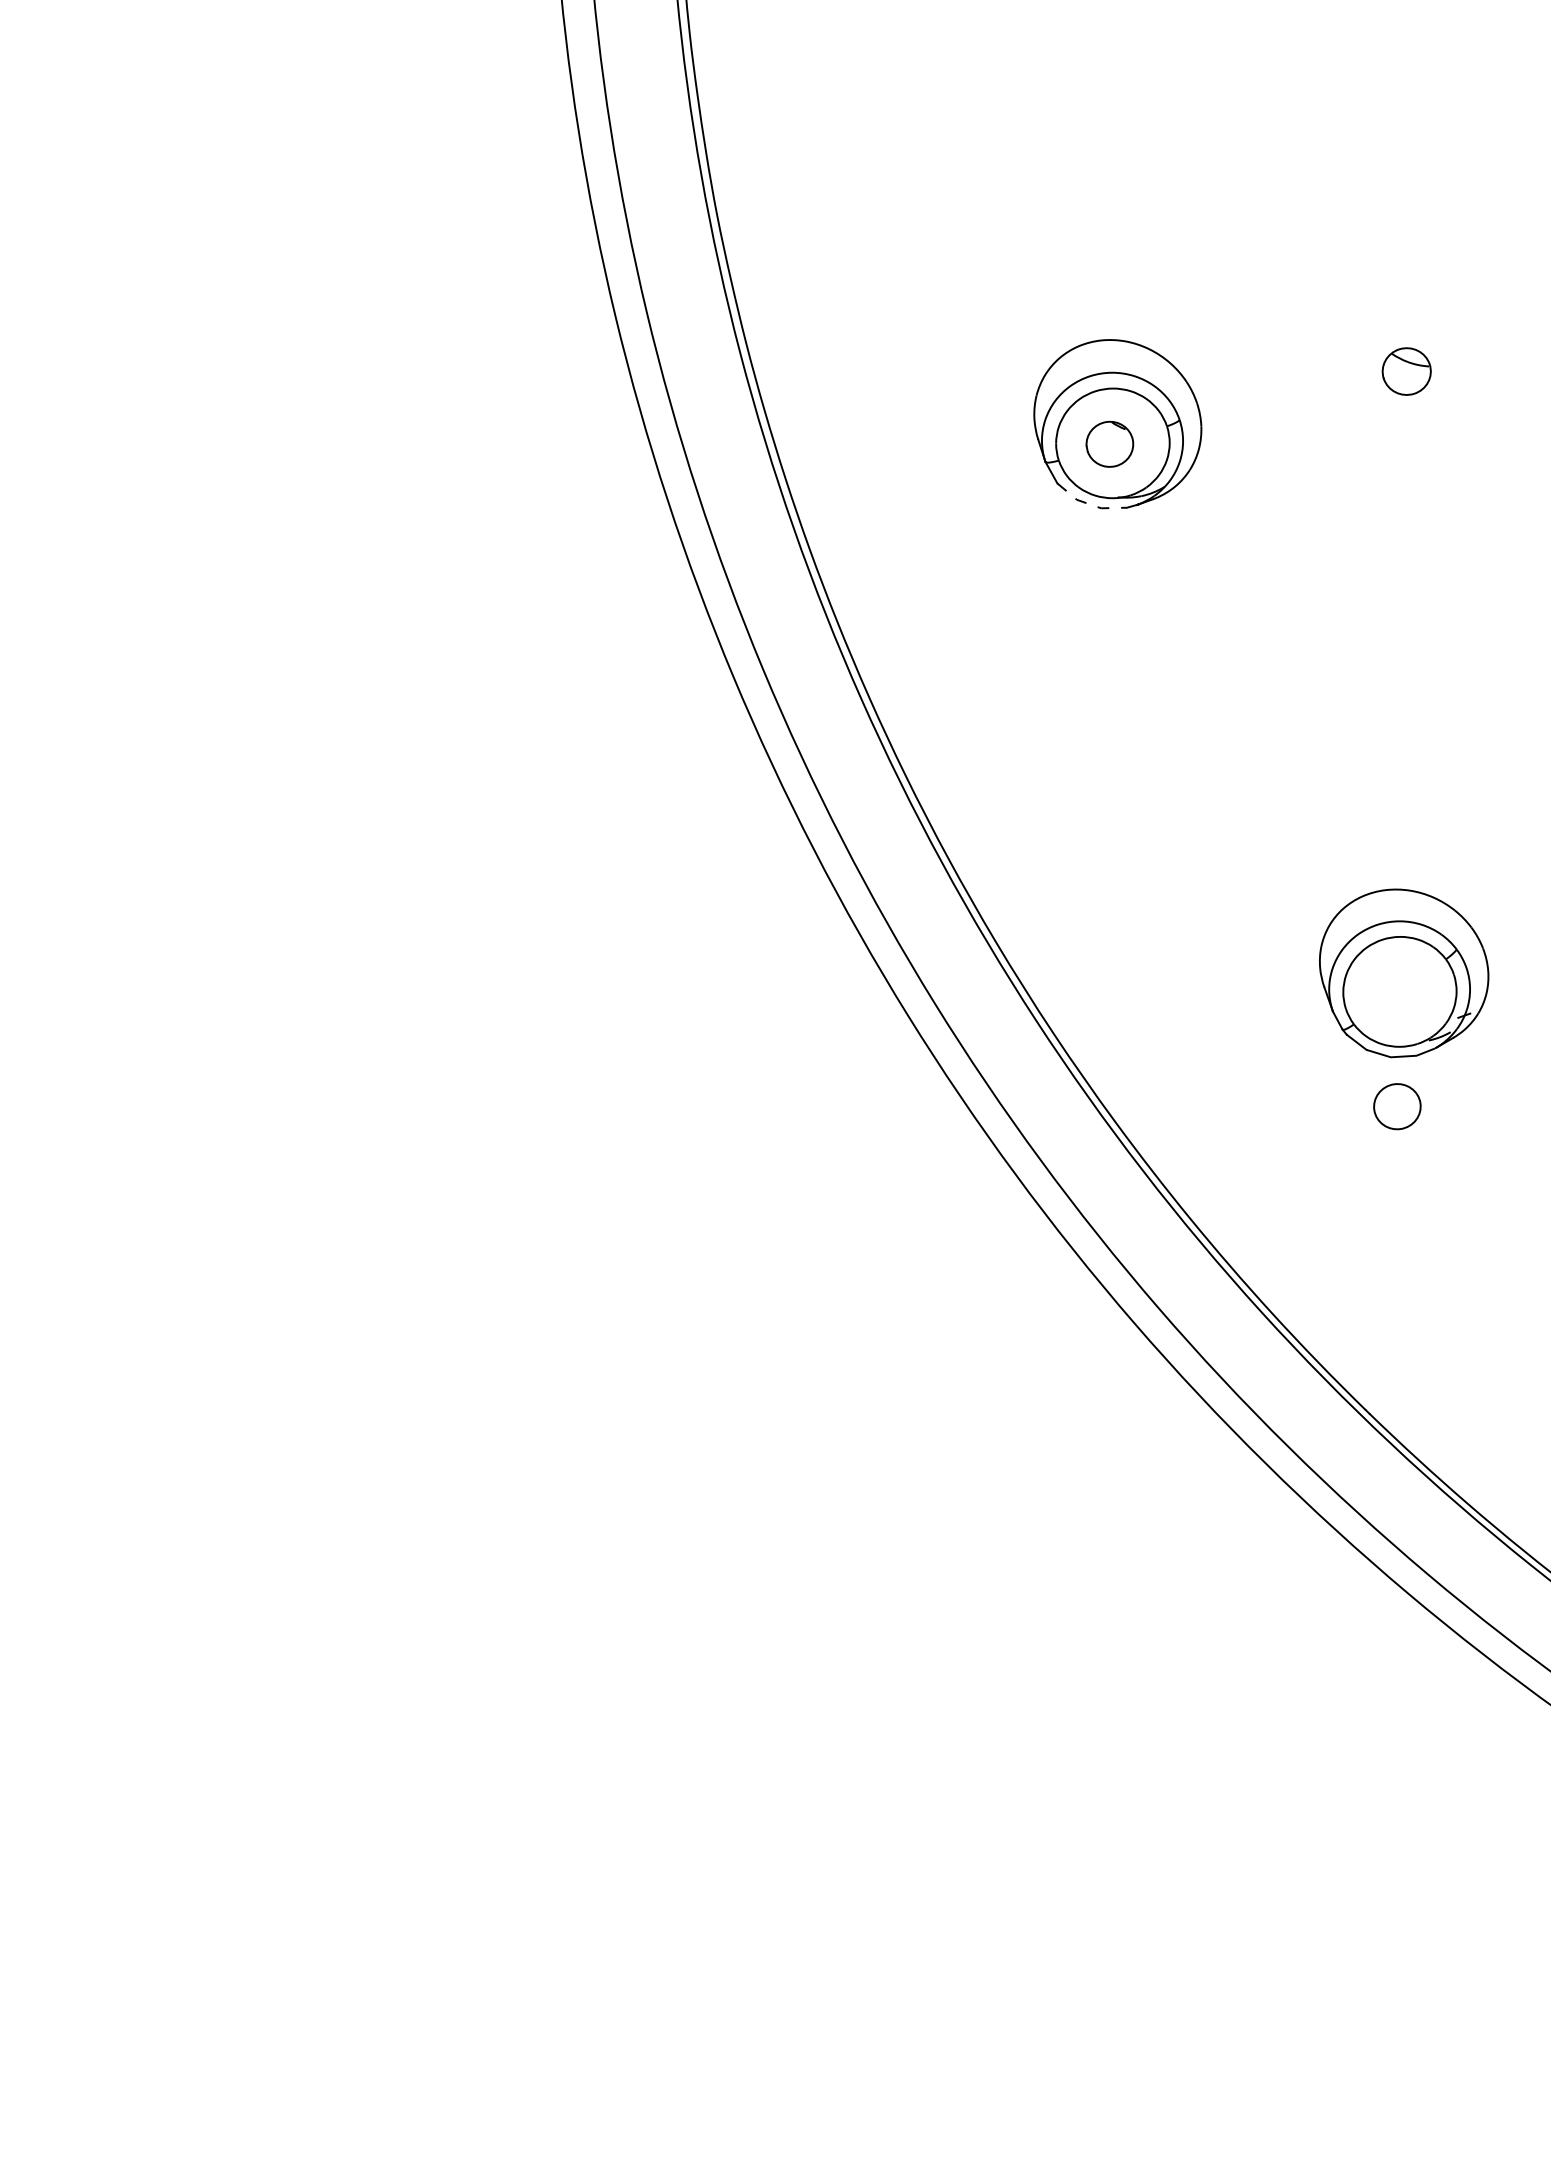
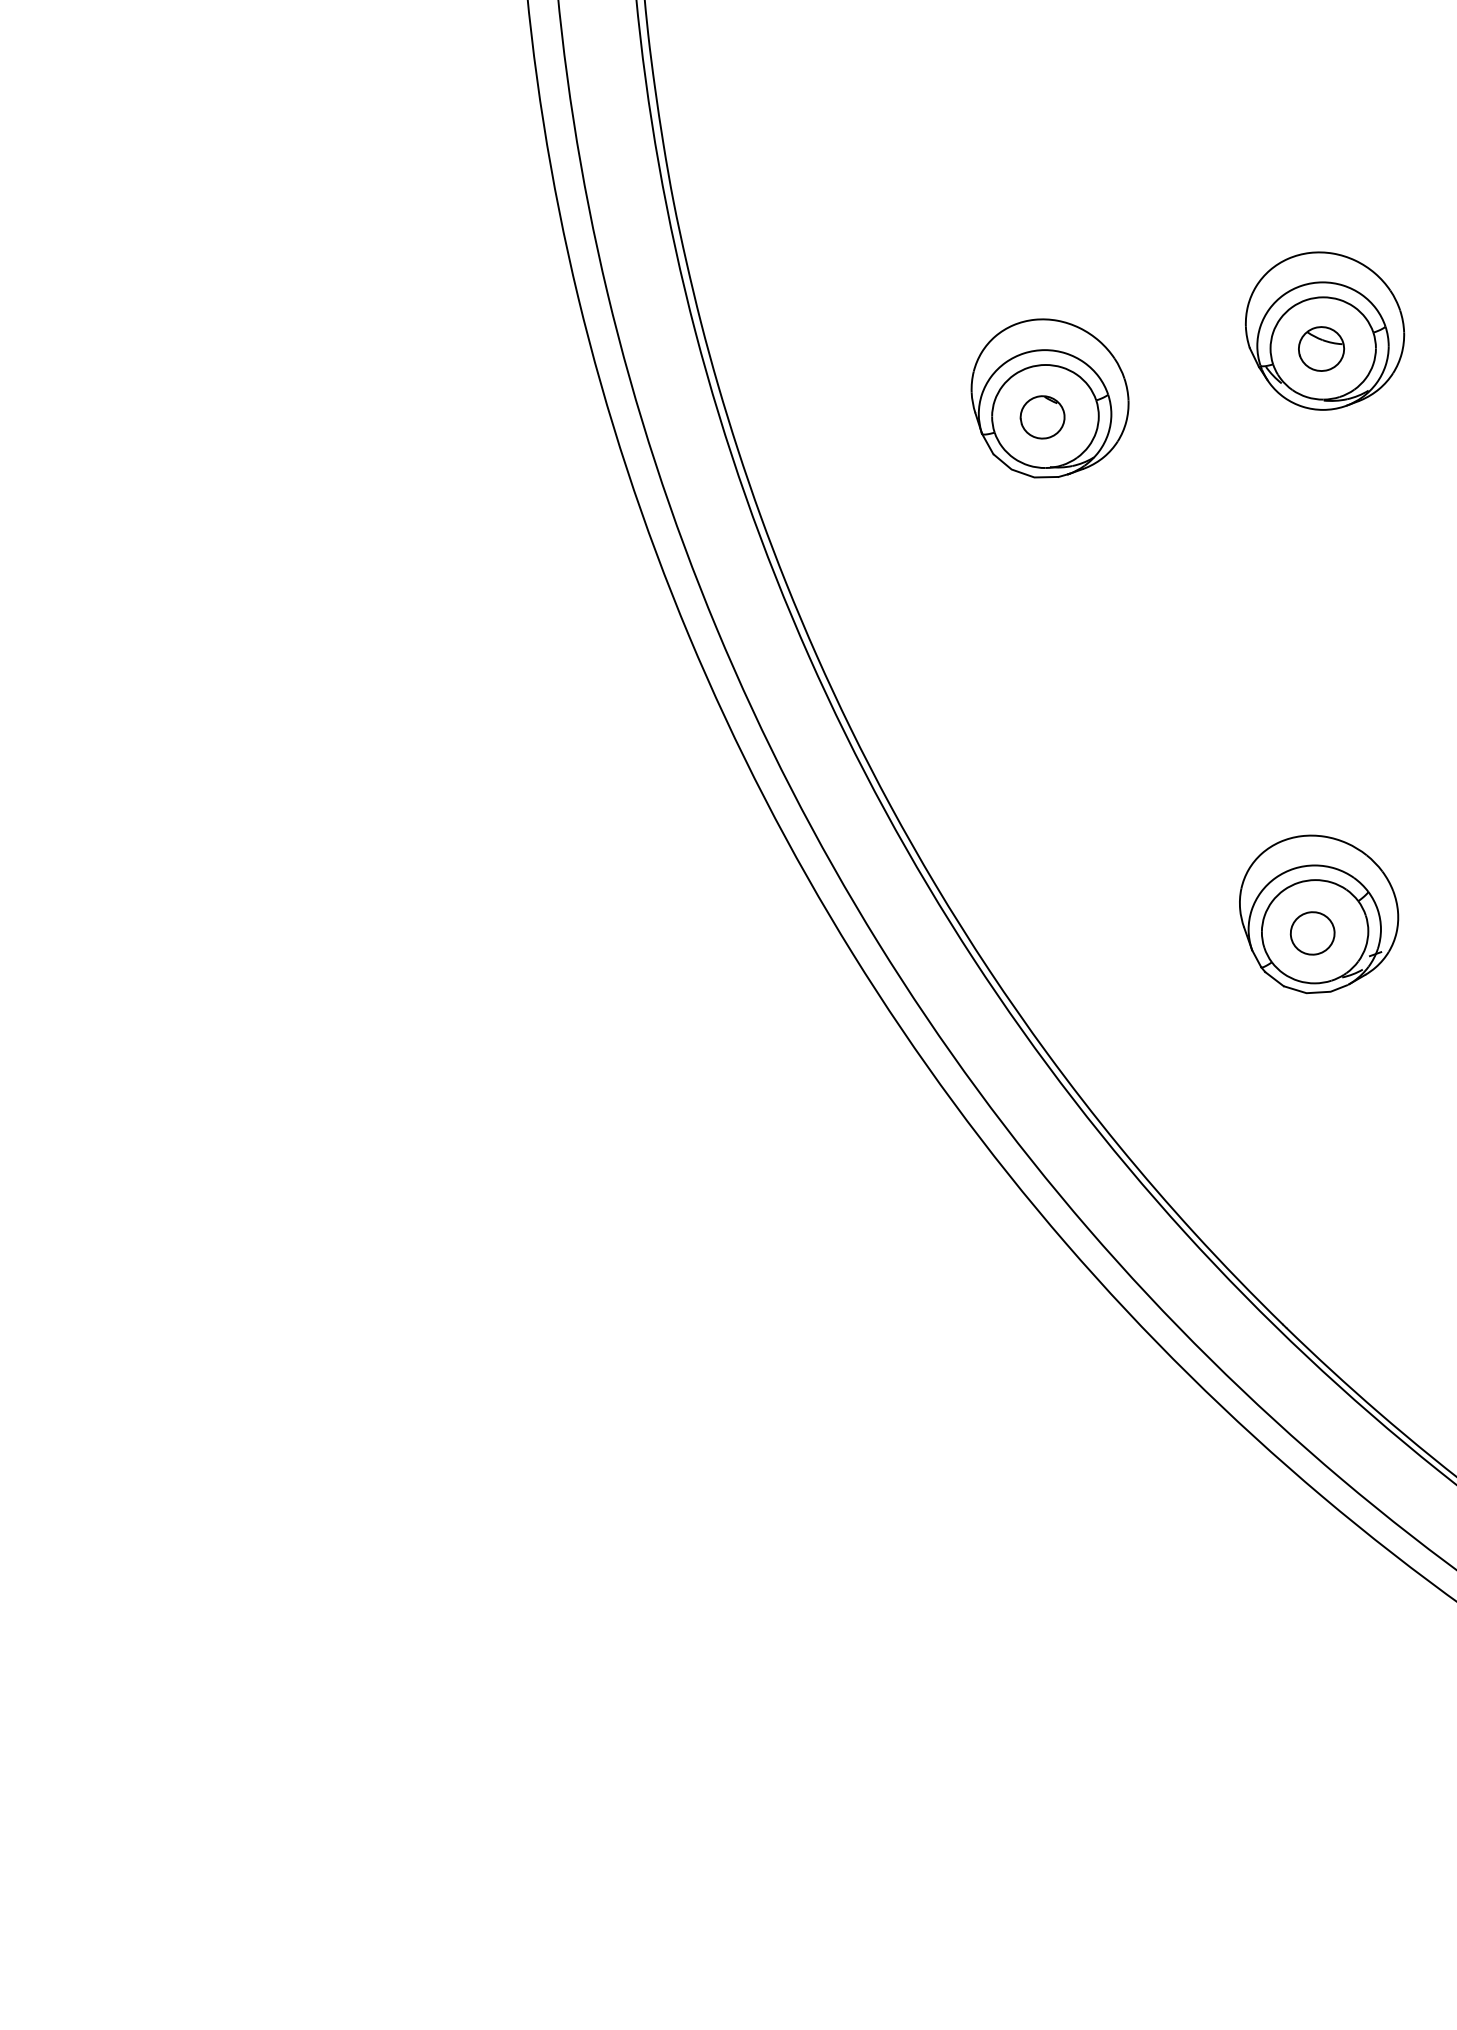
part: (1410, 352) -> (1325, 331), added
line: (1089, 504) -> (1023, 473), dashed -> solid
part: (1397, 1106) -> (1312, 933), moved

